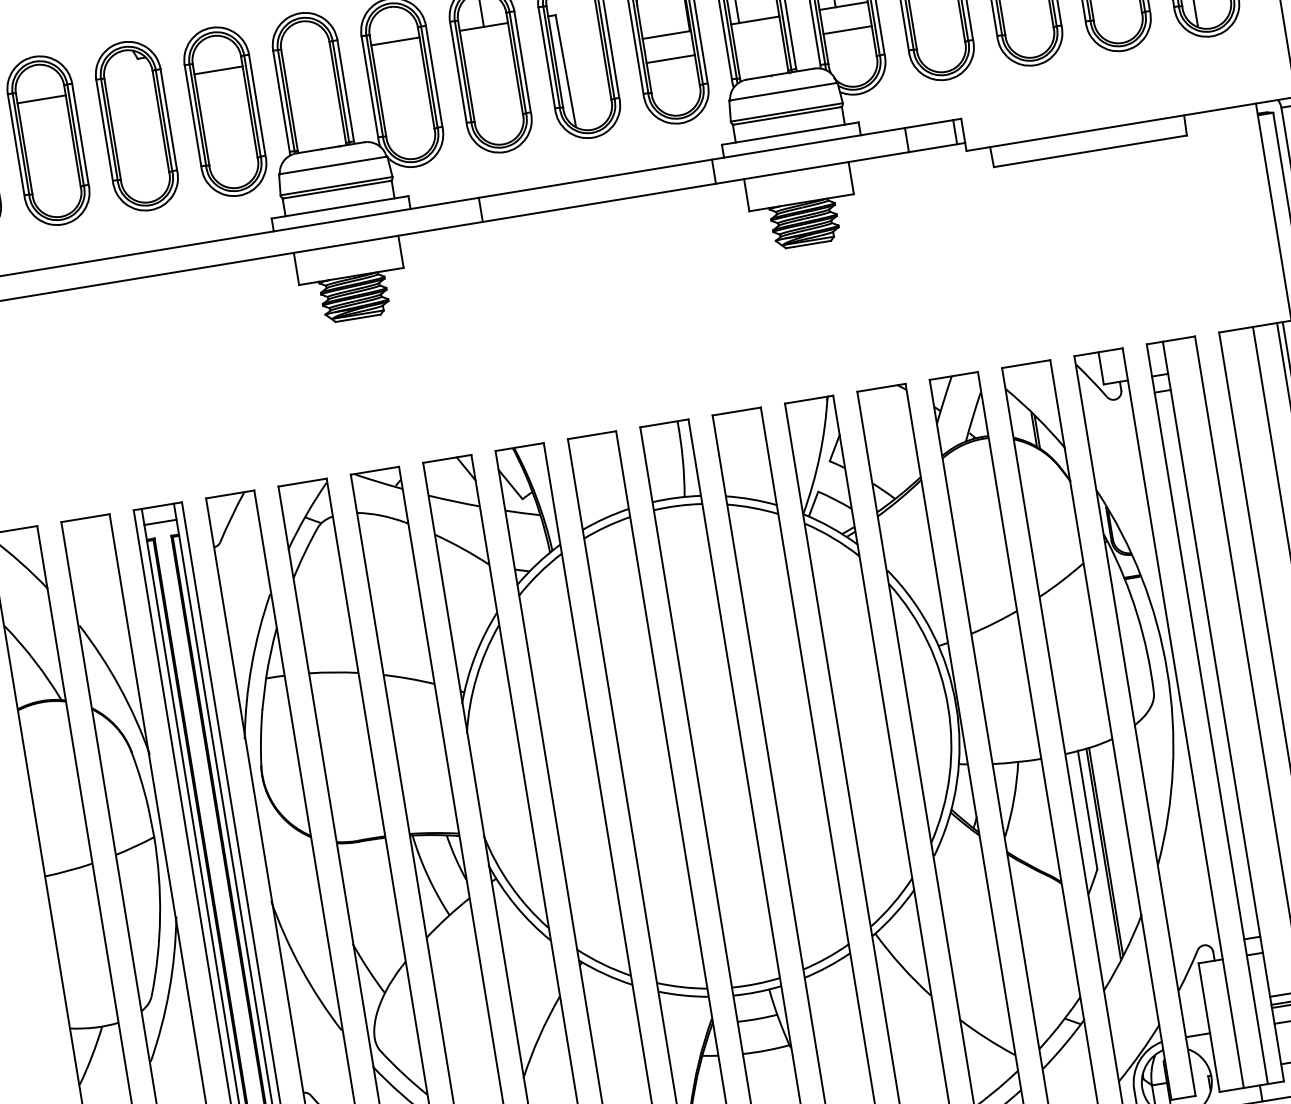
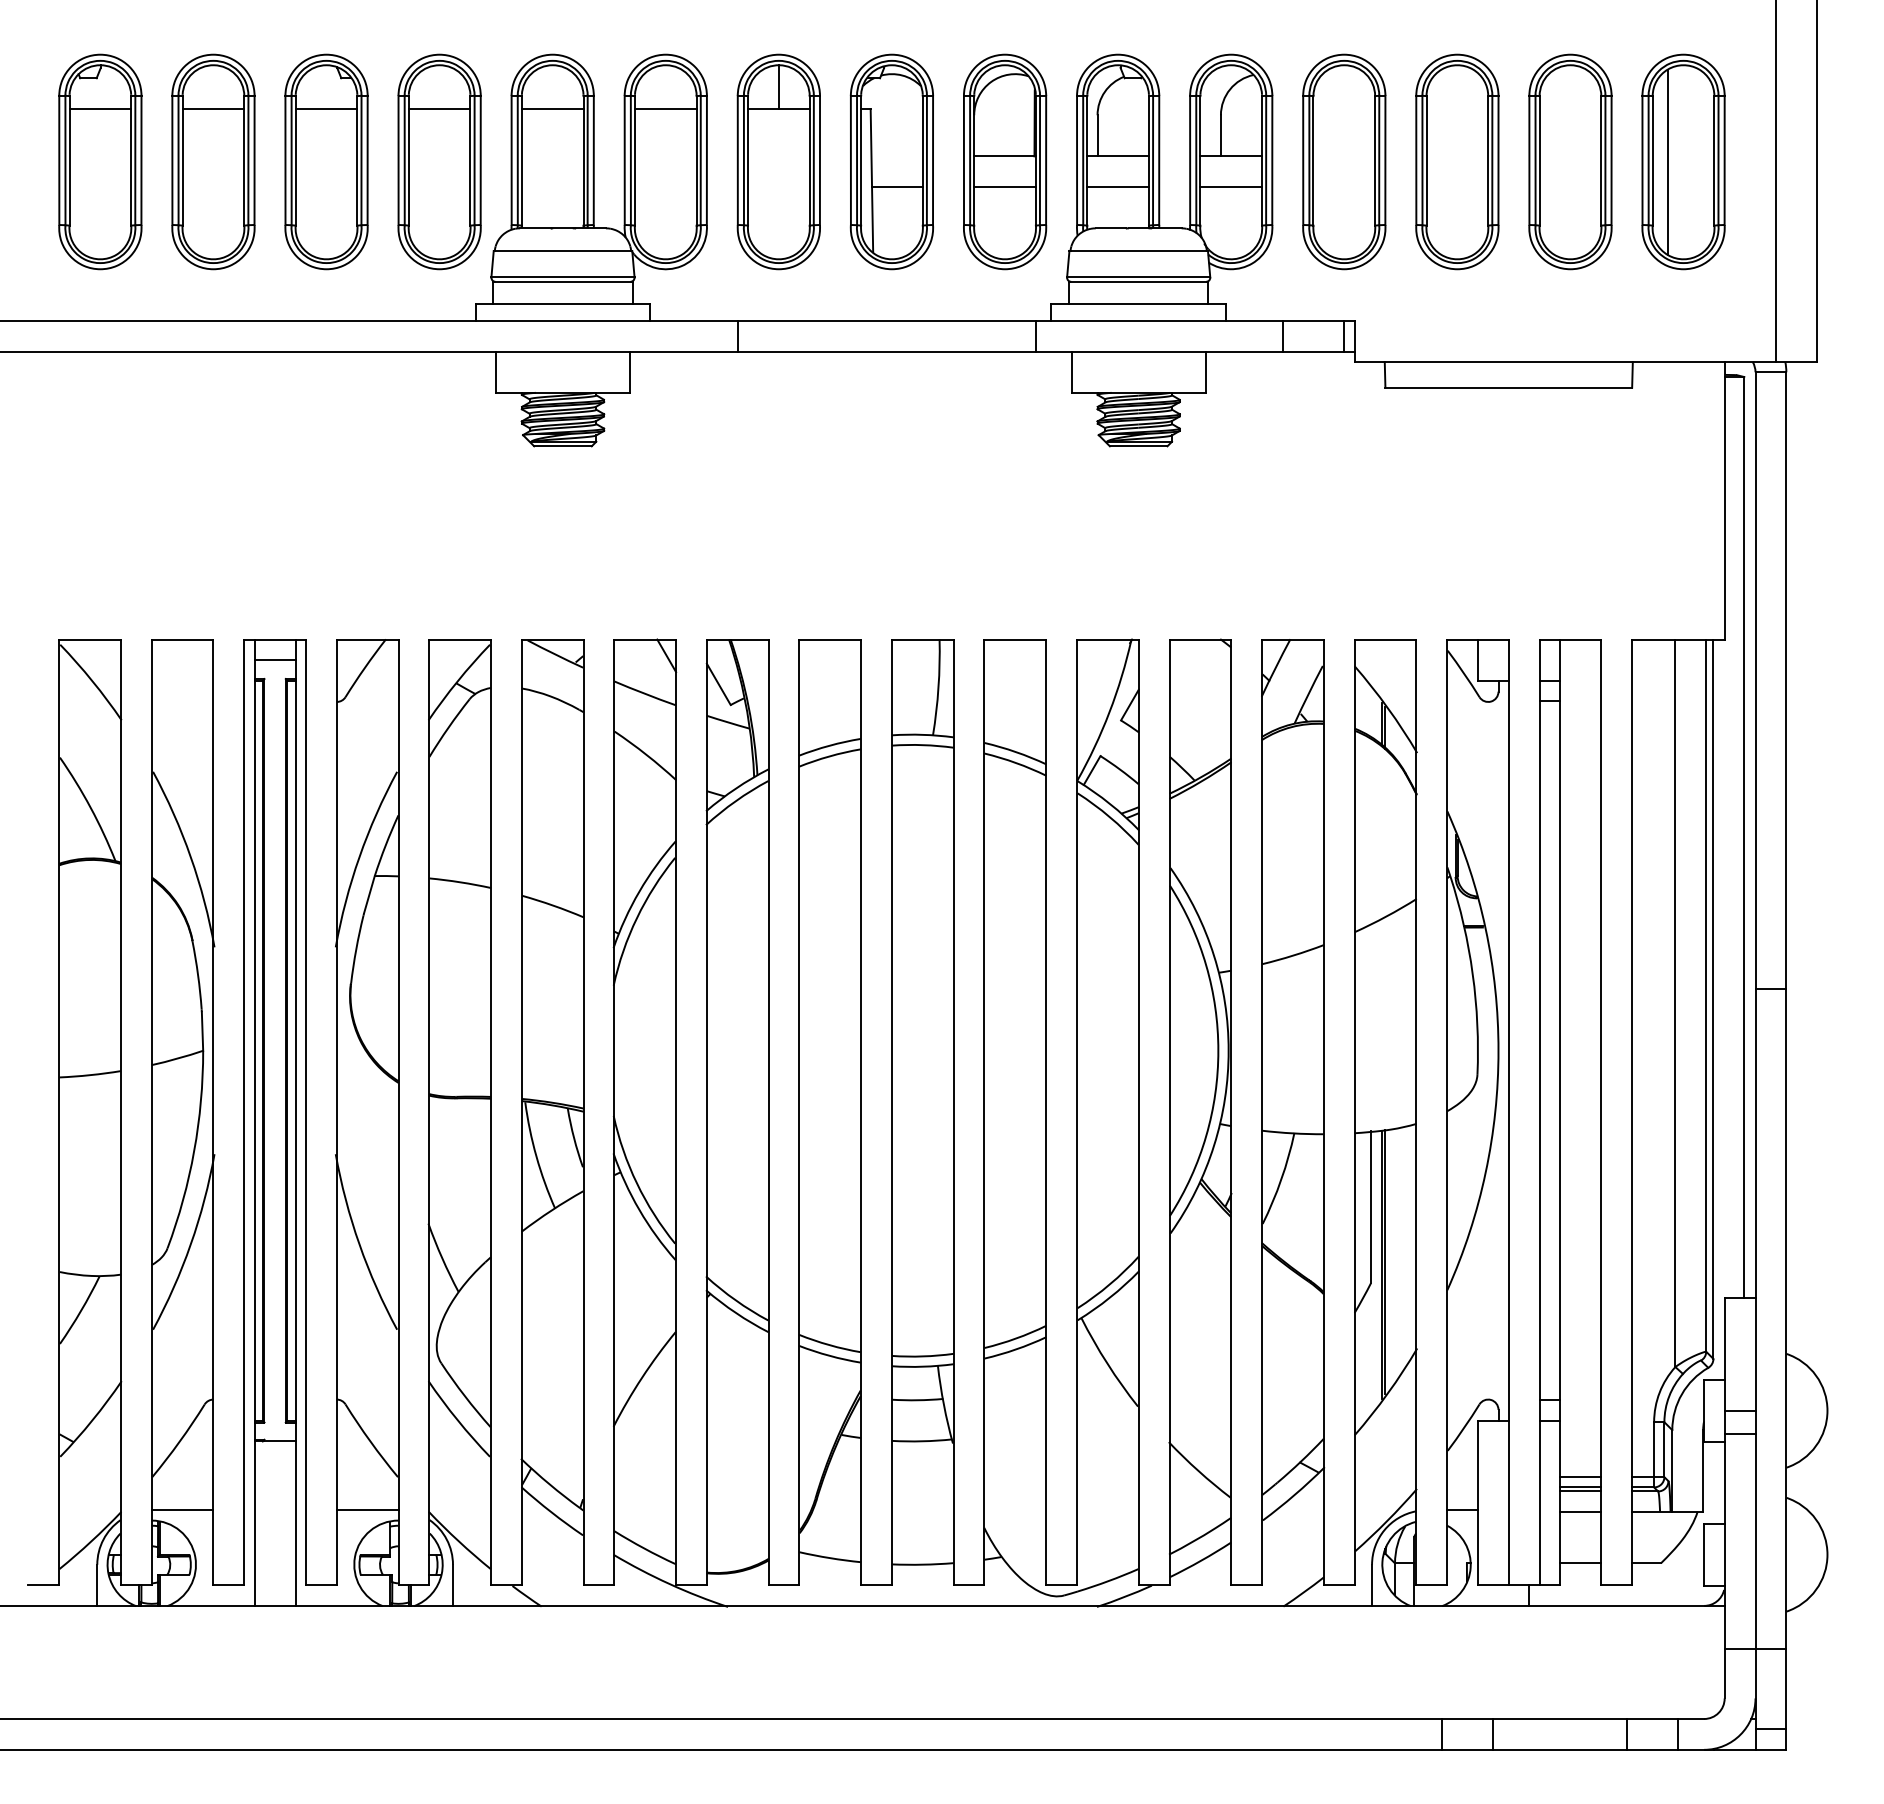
line: (758, 44) -> (1117, 187), added
line: (306, 56) -> (552, 109), added
line: (586, 73) -> (897, 187), added
line: (130, 85) -> (326, 109), added

